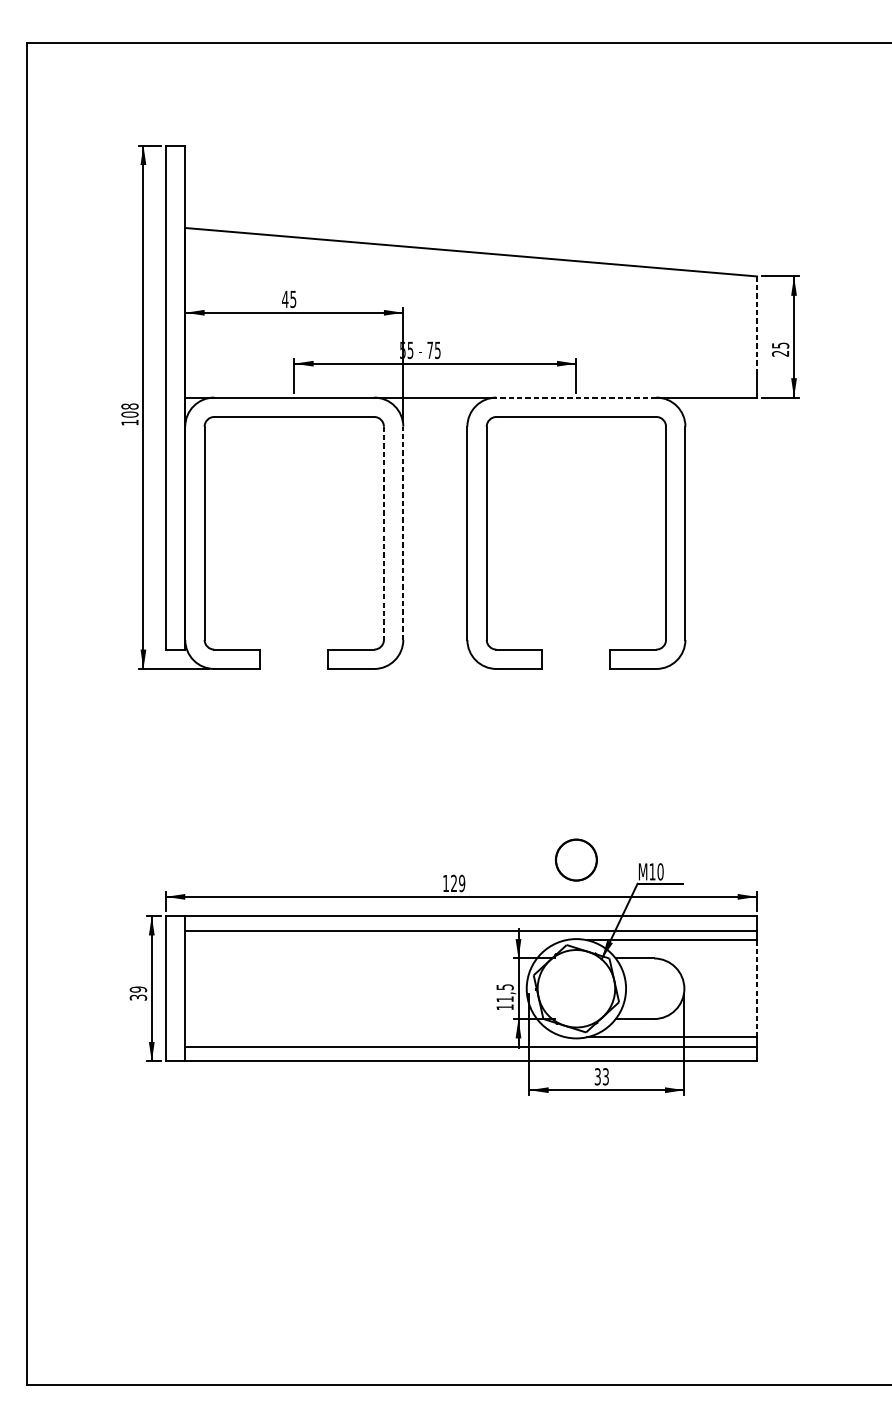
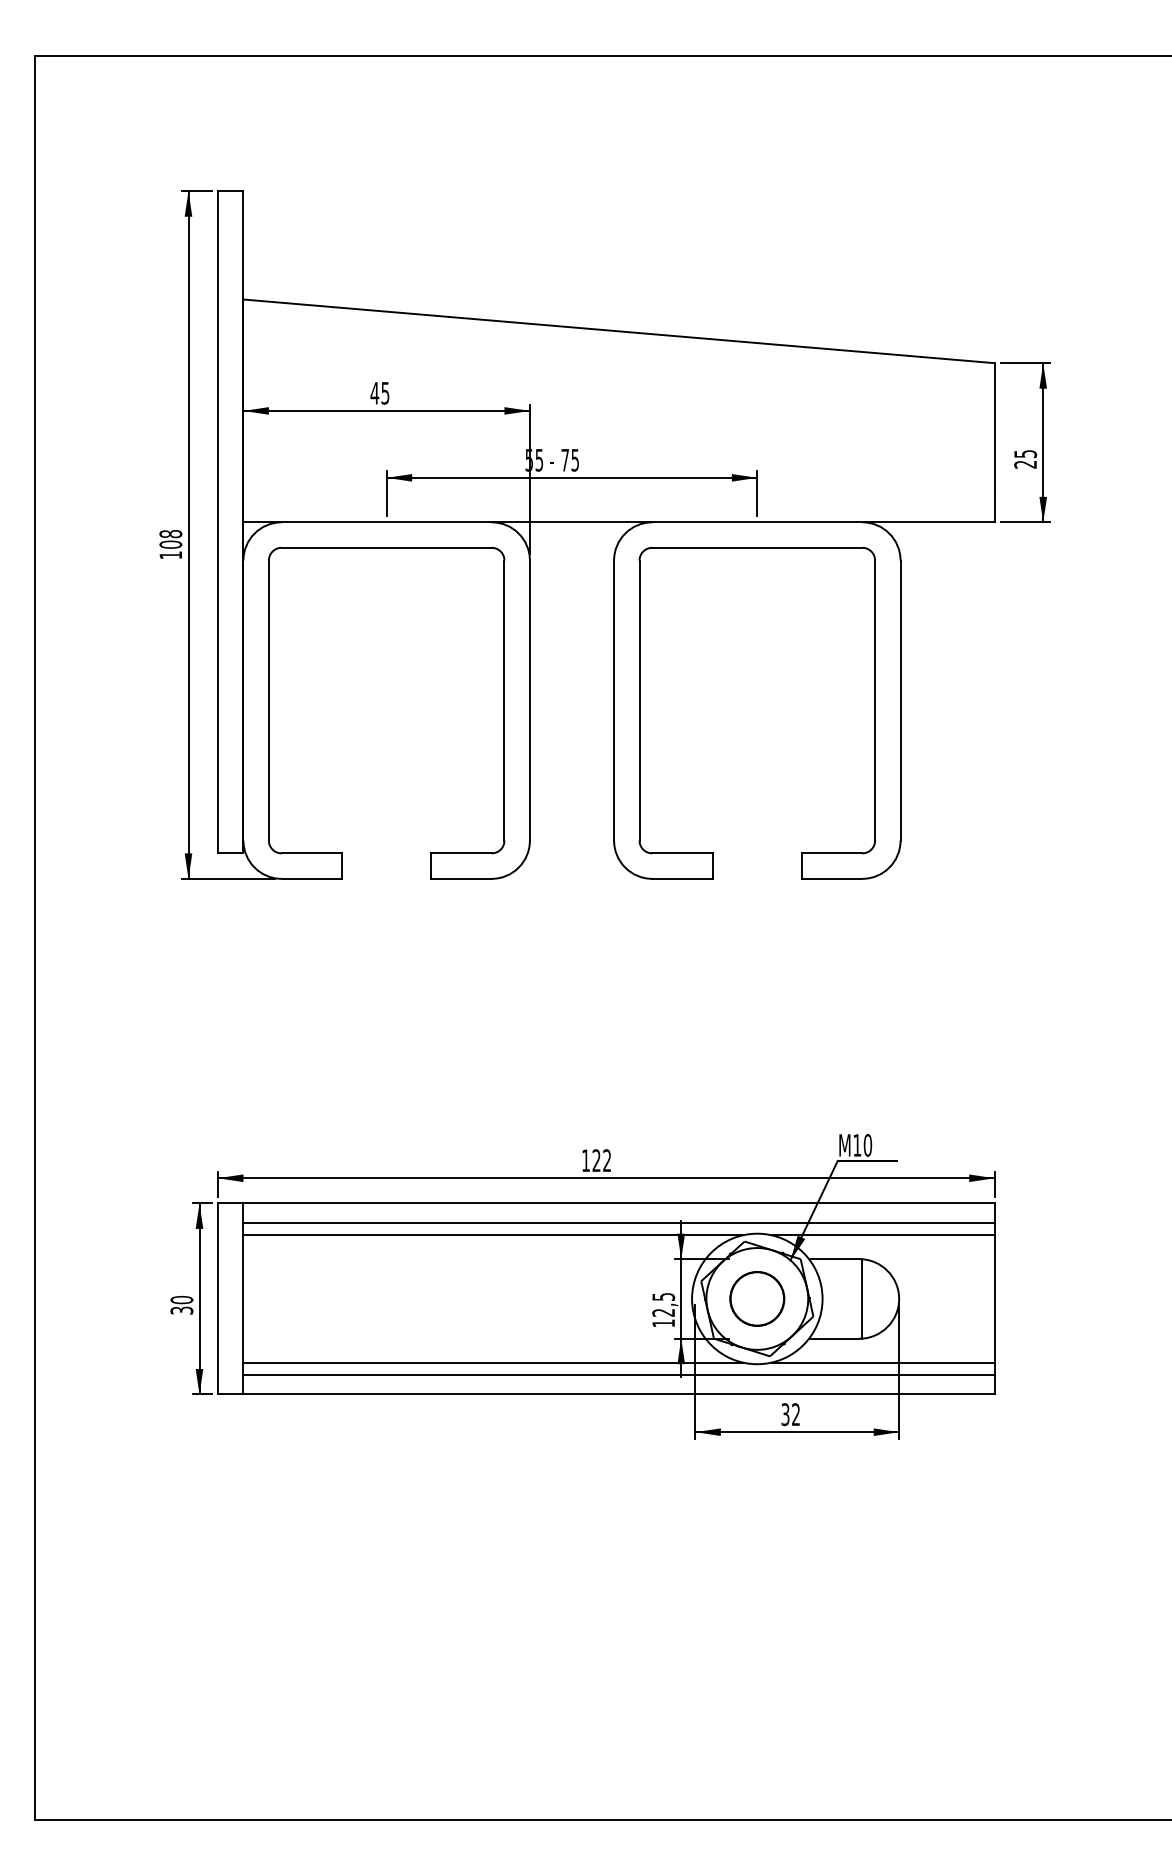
line: (756, 324) -> (994, 426), dashed -> solid
line: (575, 397) -> (756, 522), dashed -> solid
line: (383, 533) -> (504, 701), dashed -> solid
line: (402, 533) -> (529, 700), dashed -> solid
circle: (576, 859) -> (757, 1298), moved
text: (462, 883) -> (607, 1160), 129 -> 122
line: (375, 940) -> (493, 1235), added
line: (656, 988) -> (862, 1298), added
line: (756, 988) -> (994, 1298), dashed -> solid
text: (138, 989) -> (181, 1300), 39 -> 30
text: (504, 999) -> (663, 1312), 11,5 -> 12,5
line: (375, 1037) -> (493, 1362), added
text: (605, 1076) -> (795, 1414), 33 -> 32

